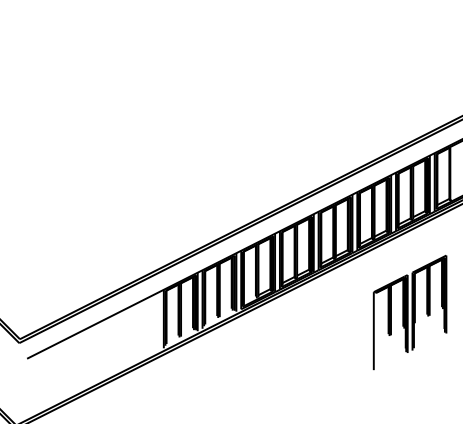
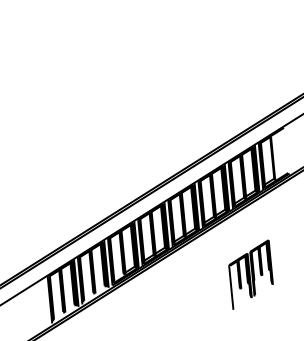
part: (409, 312) -> (250, 274), size x0.7

